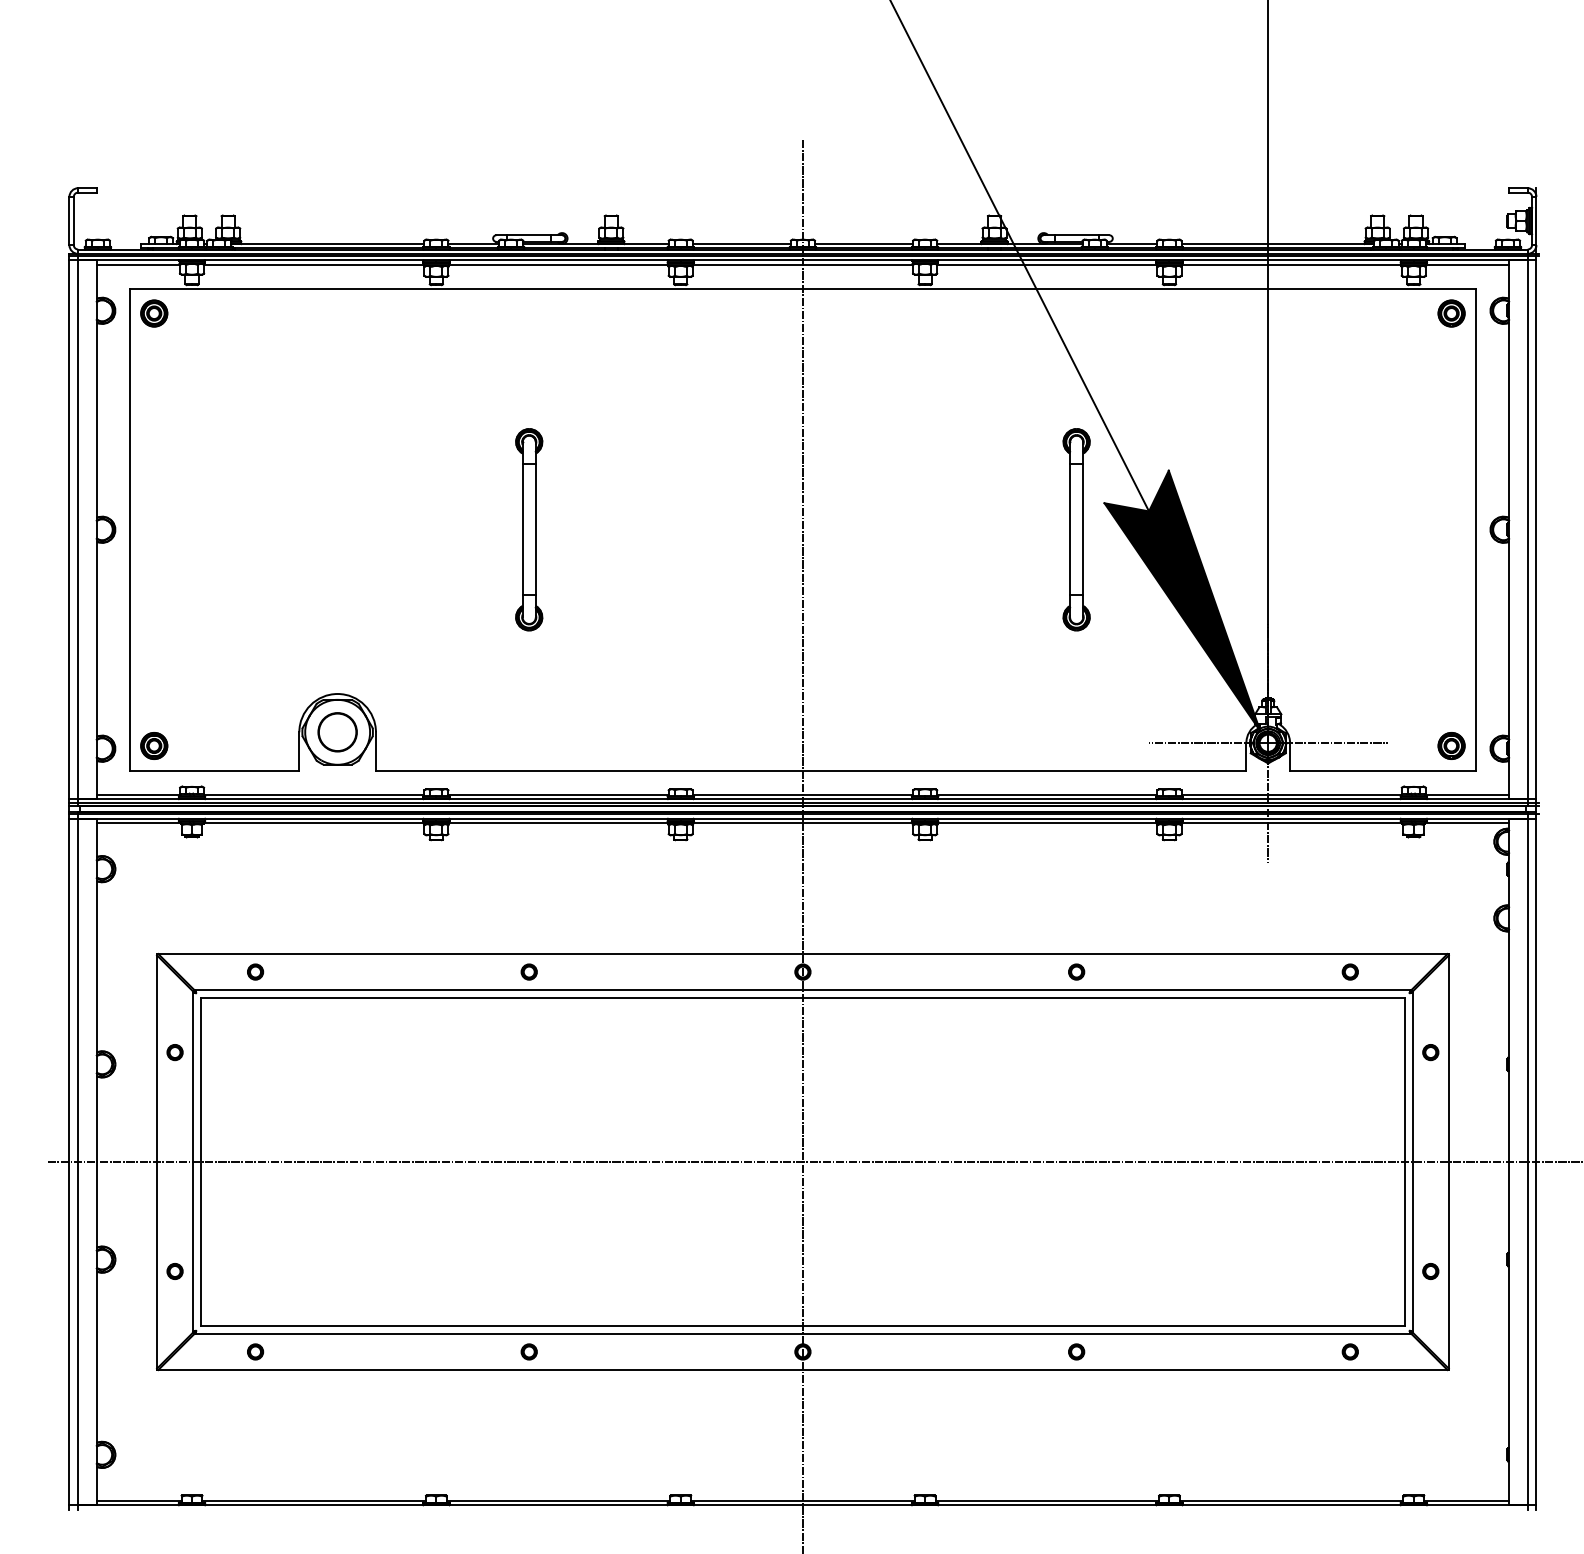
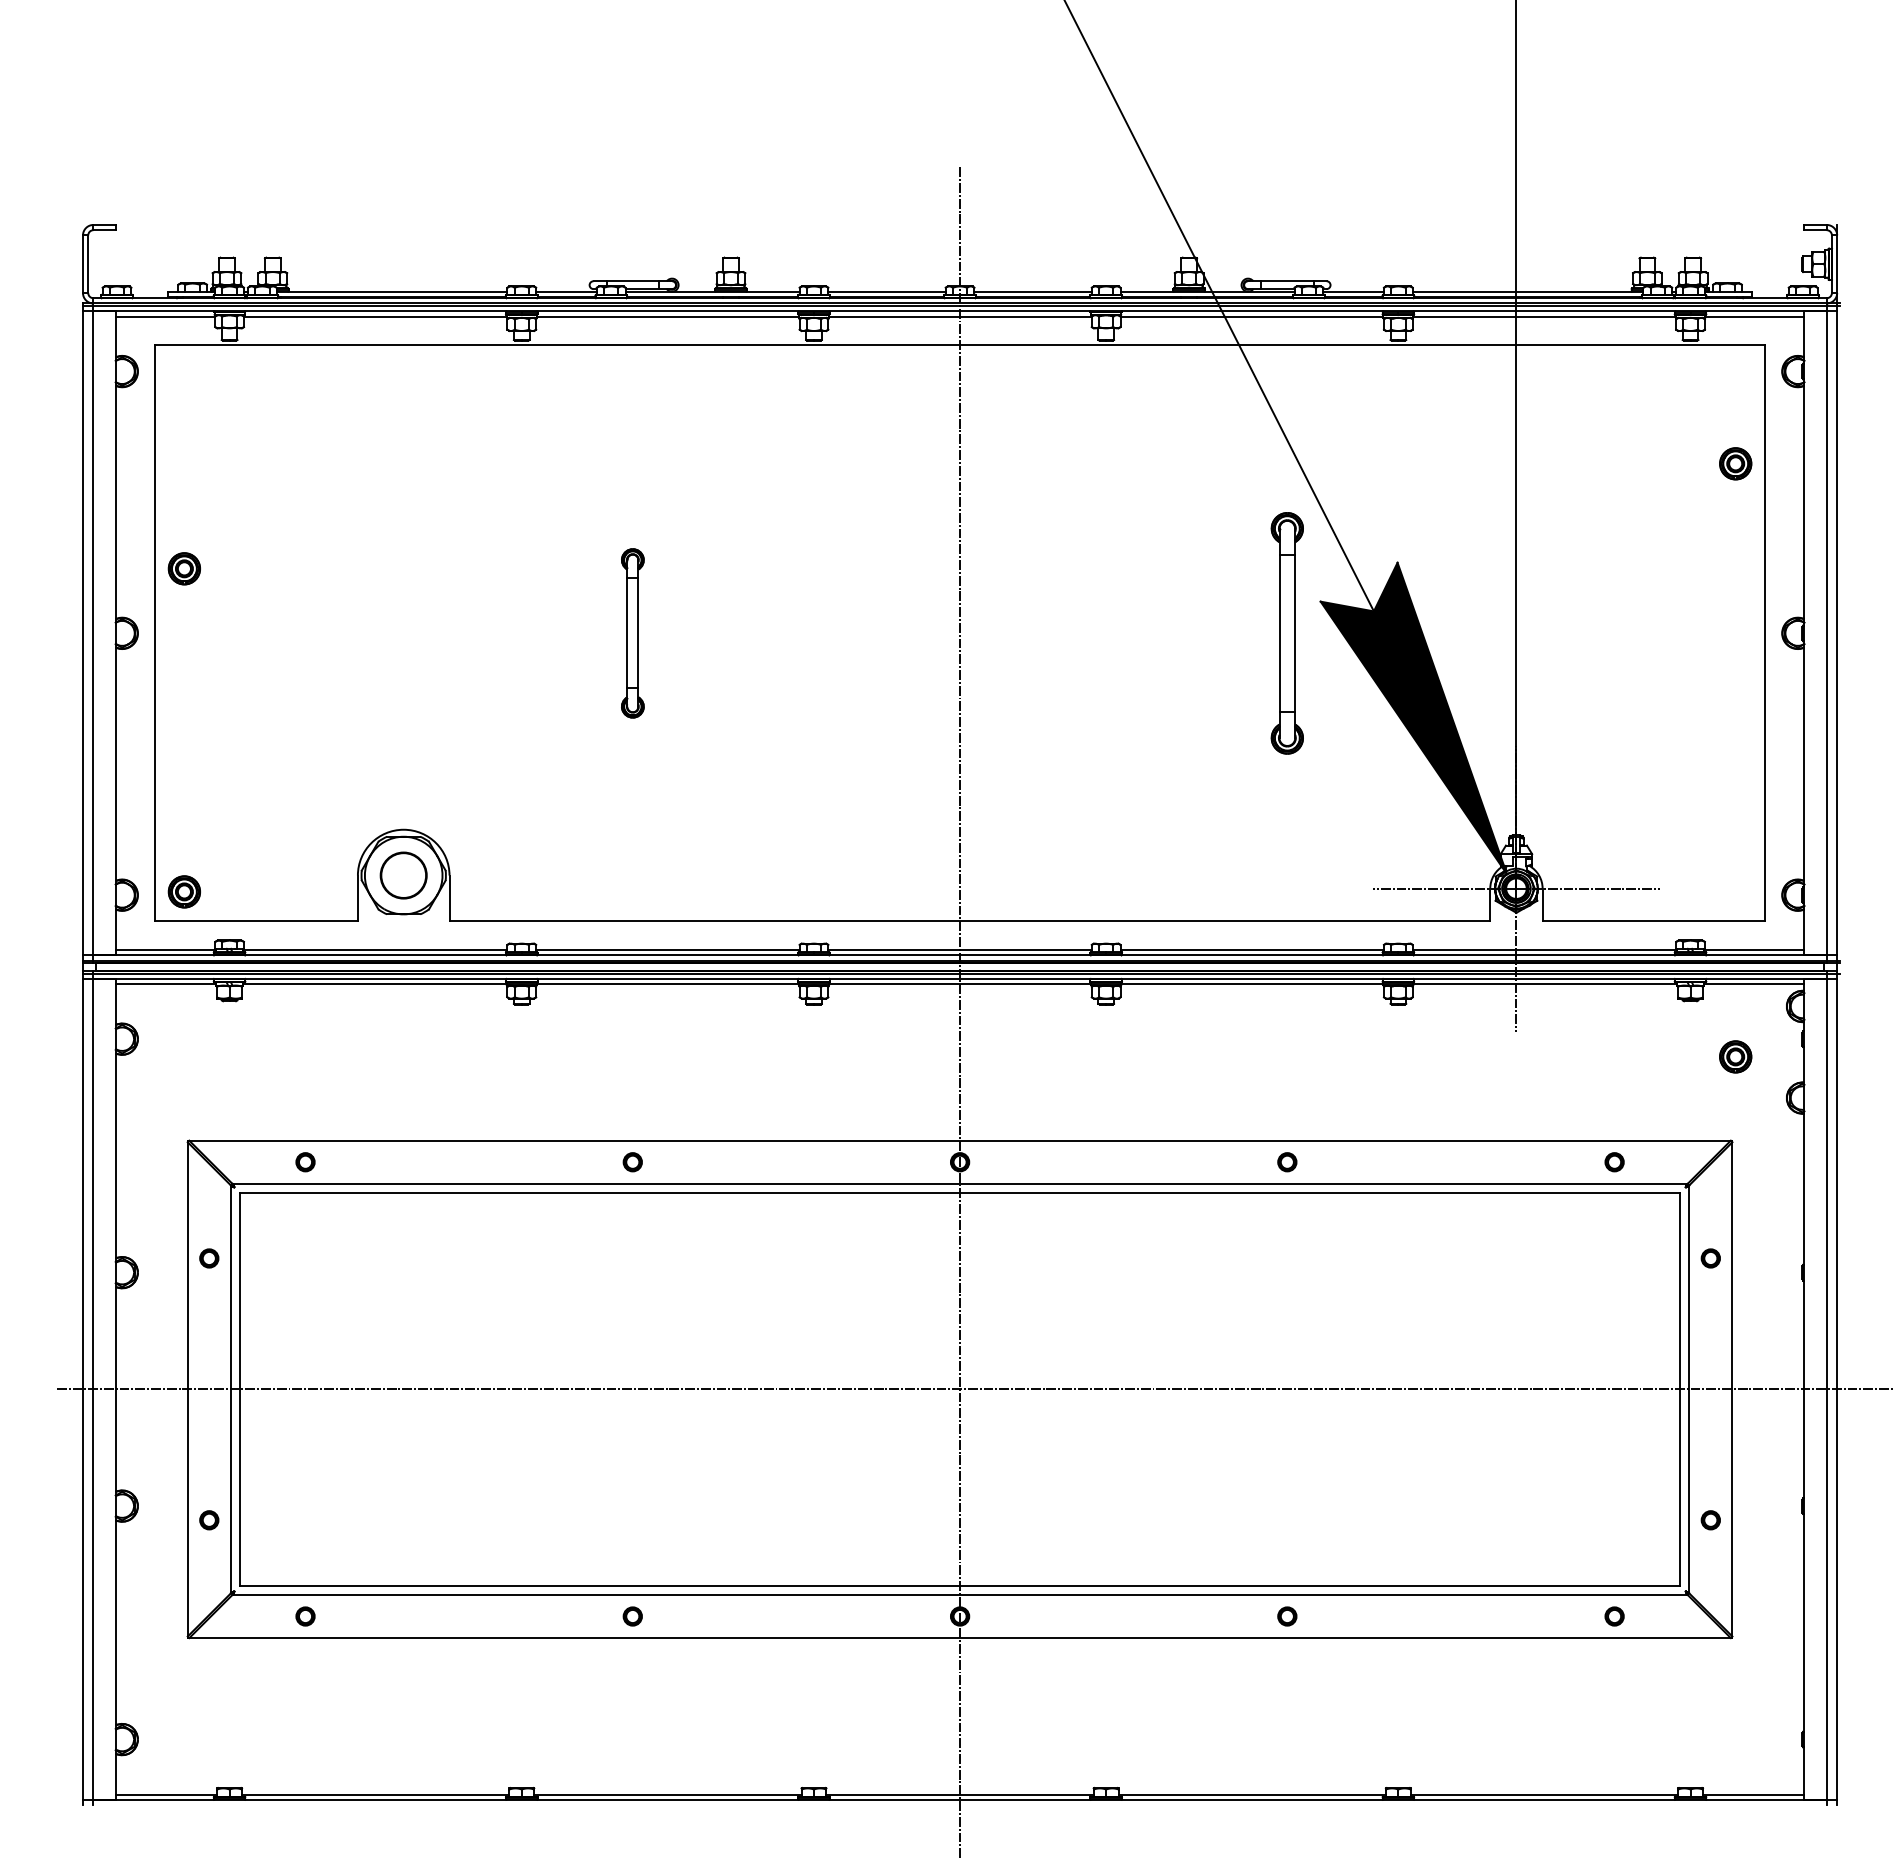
part: (153, 313) -> (183, 568), moved
part: (1451, 313) -> (1735, 463), moved
part: (528, 529) -> (632, 633), size x0.7
part: (1451, 745) -> (1735, 1056), moved

